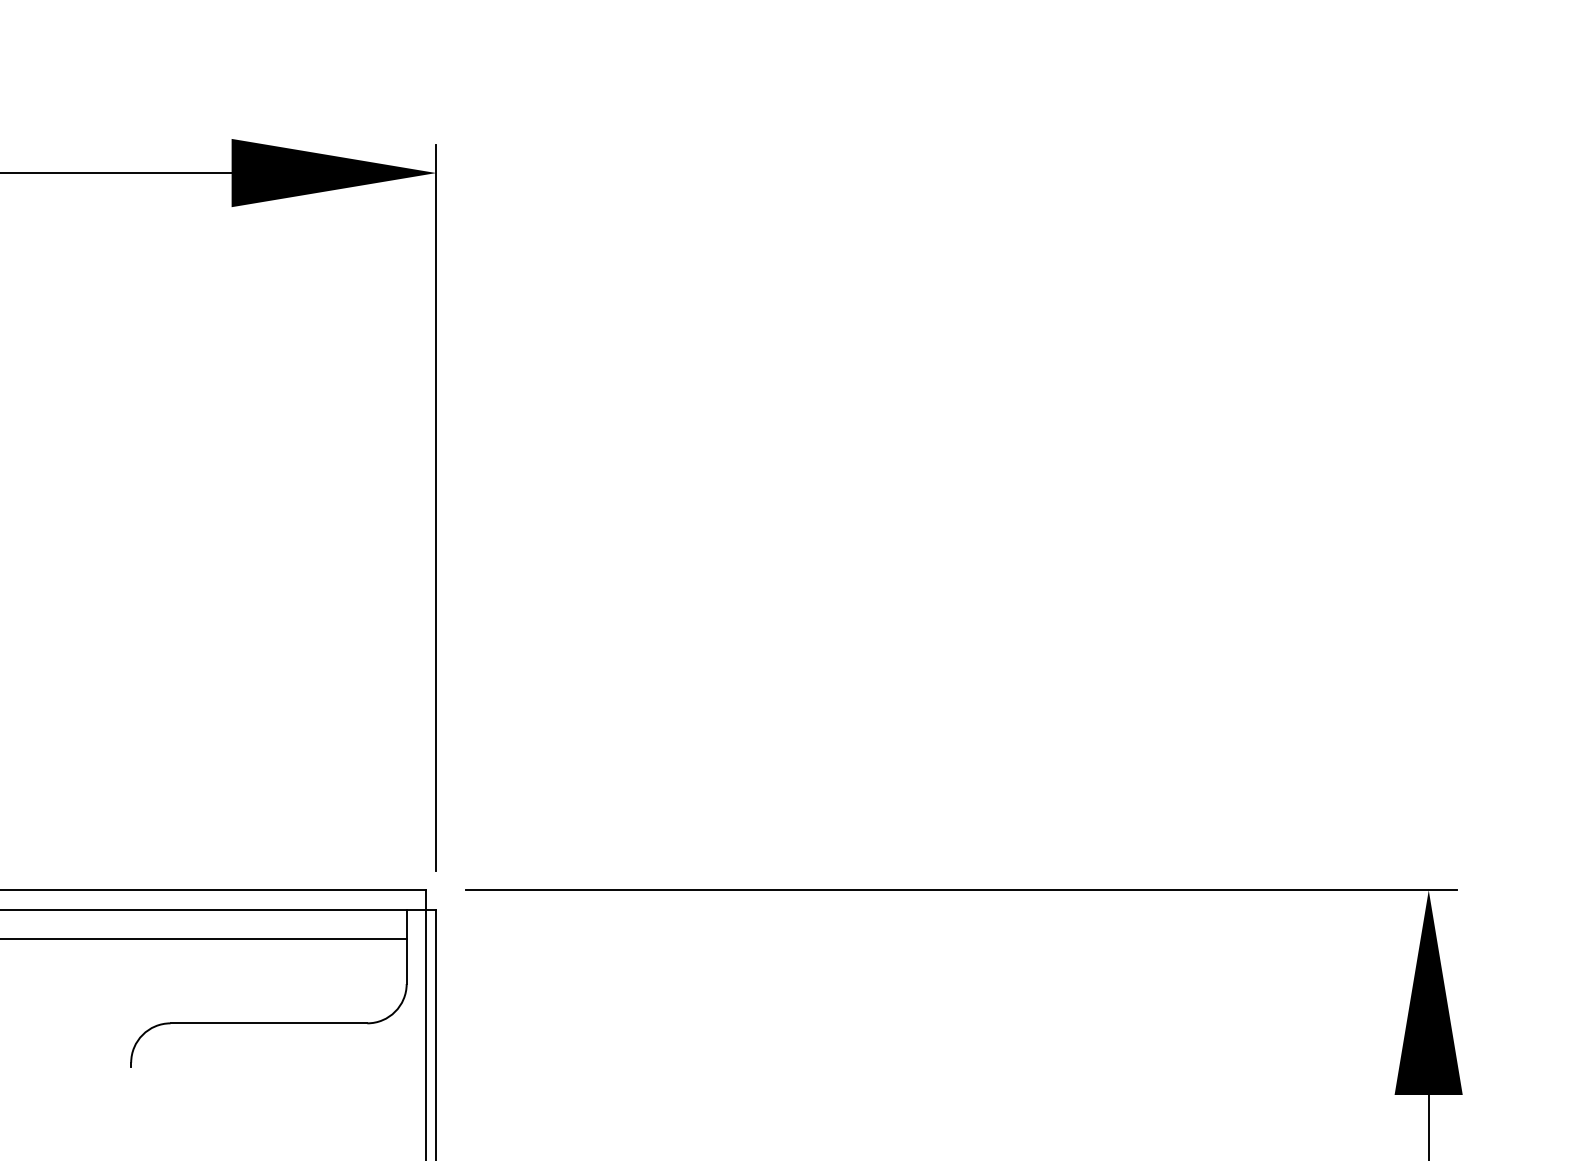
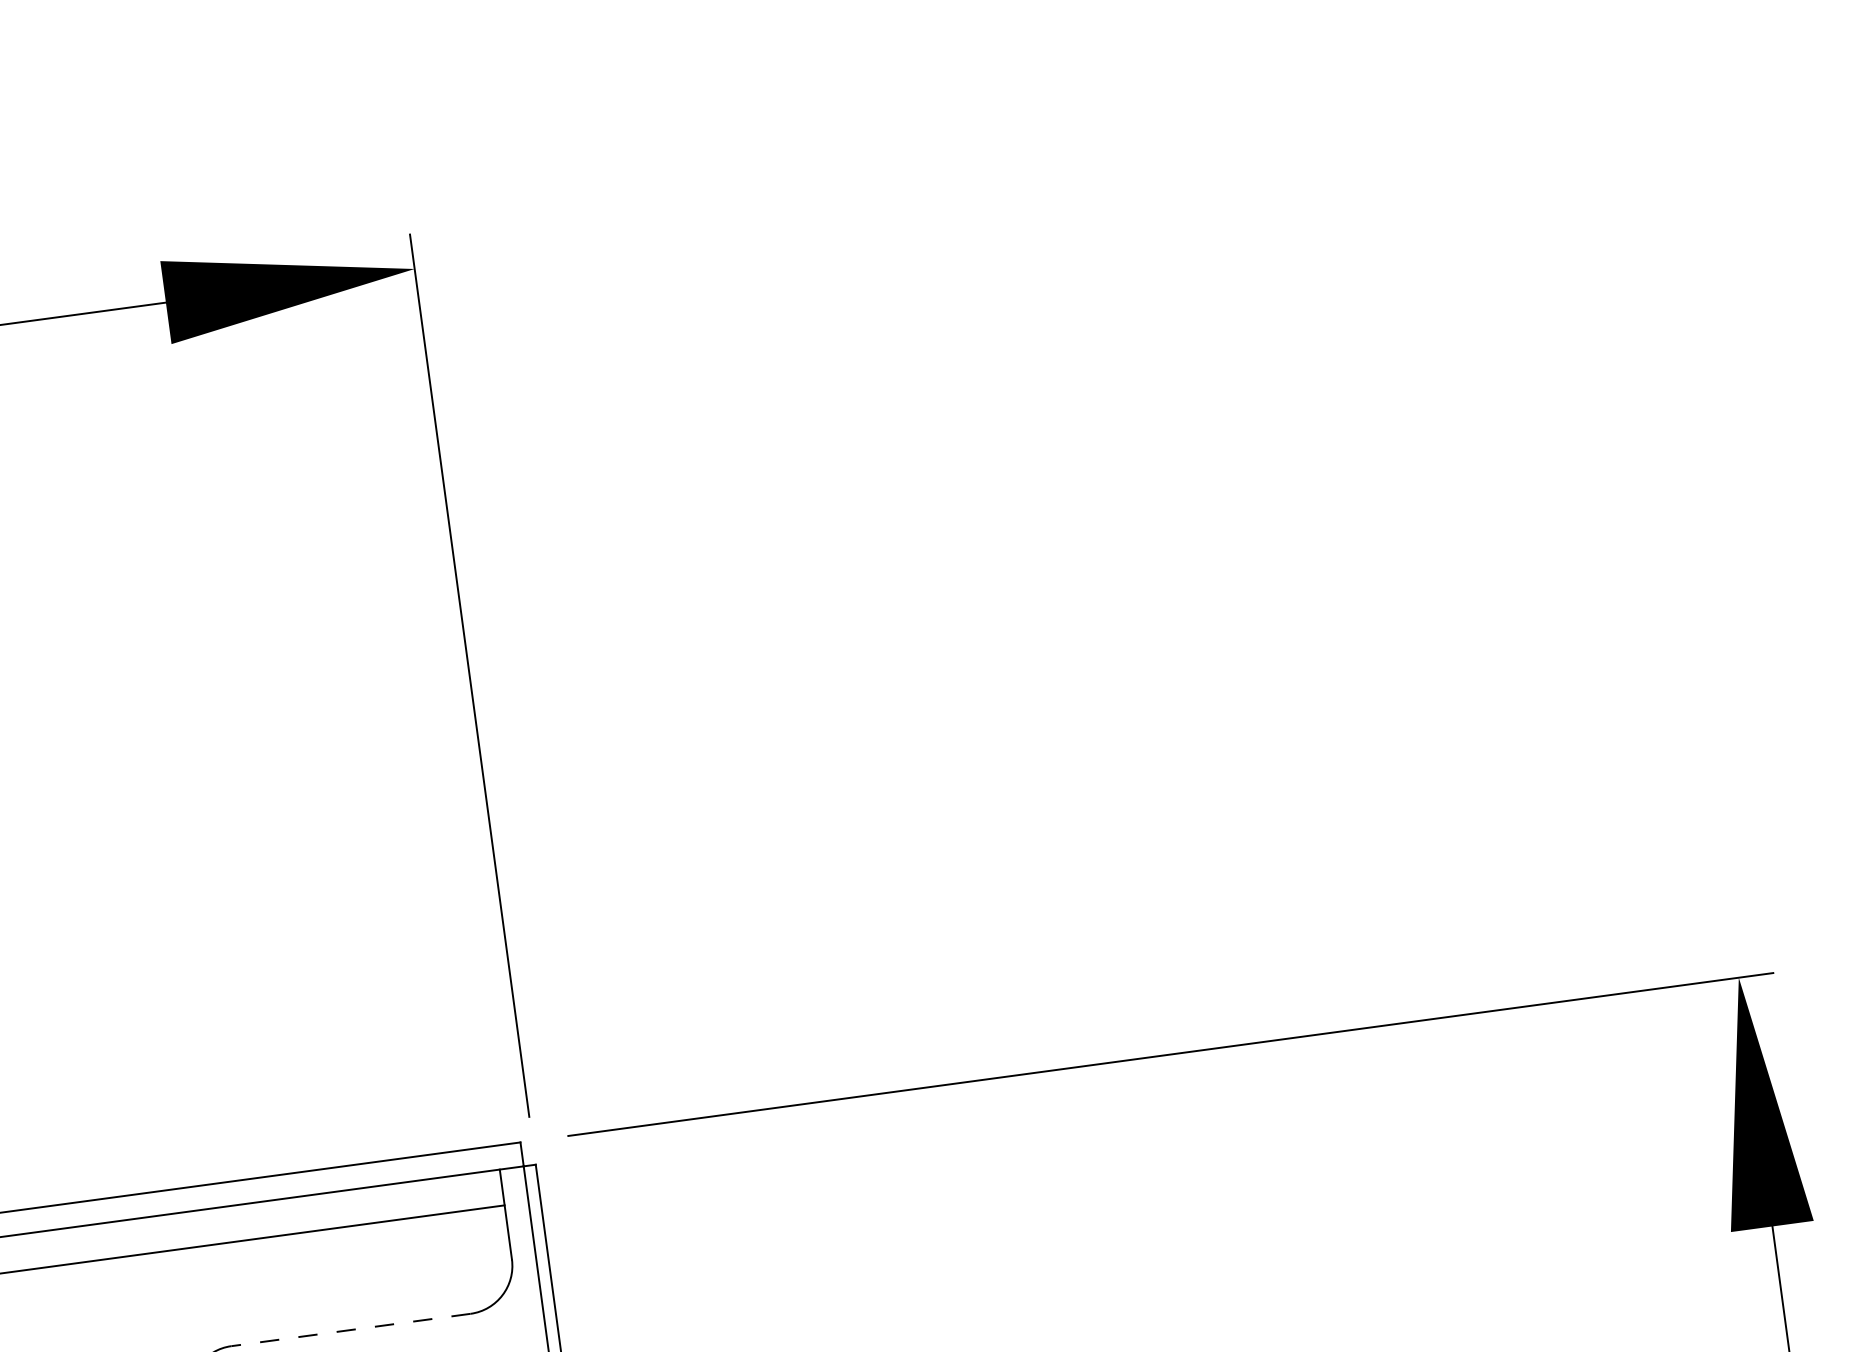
line: (268, 1023) -> (350, 1330), solid -> dashed

